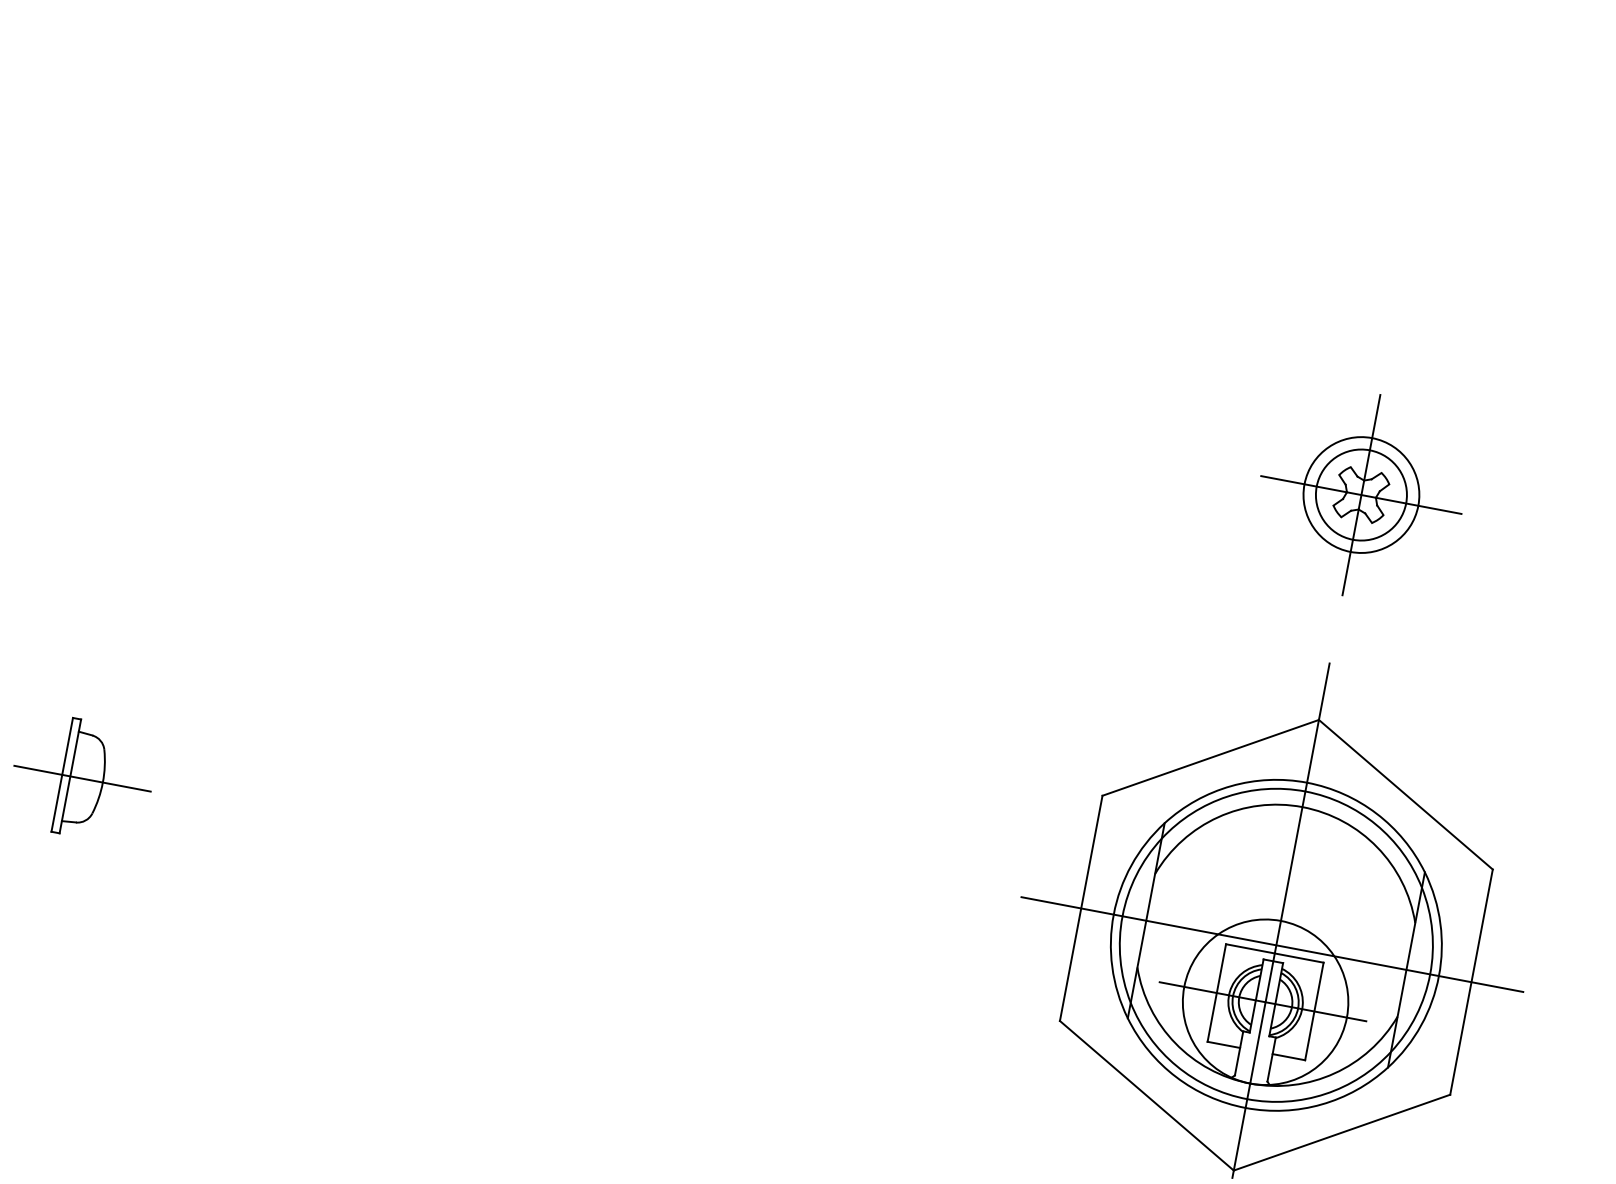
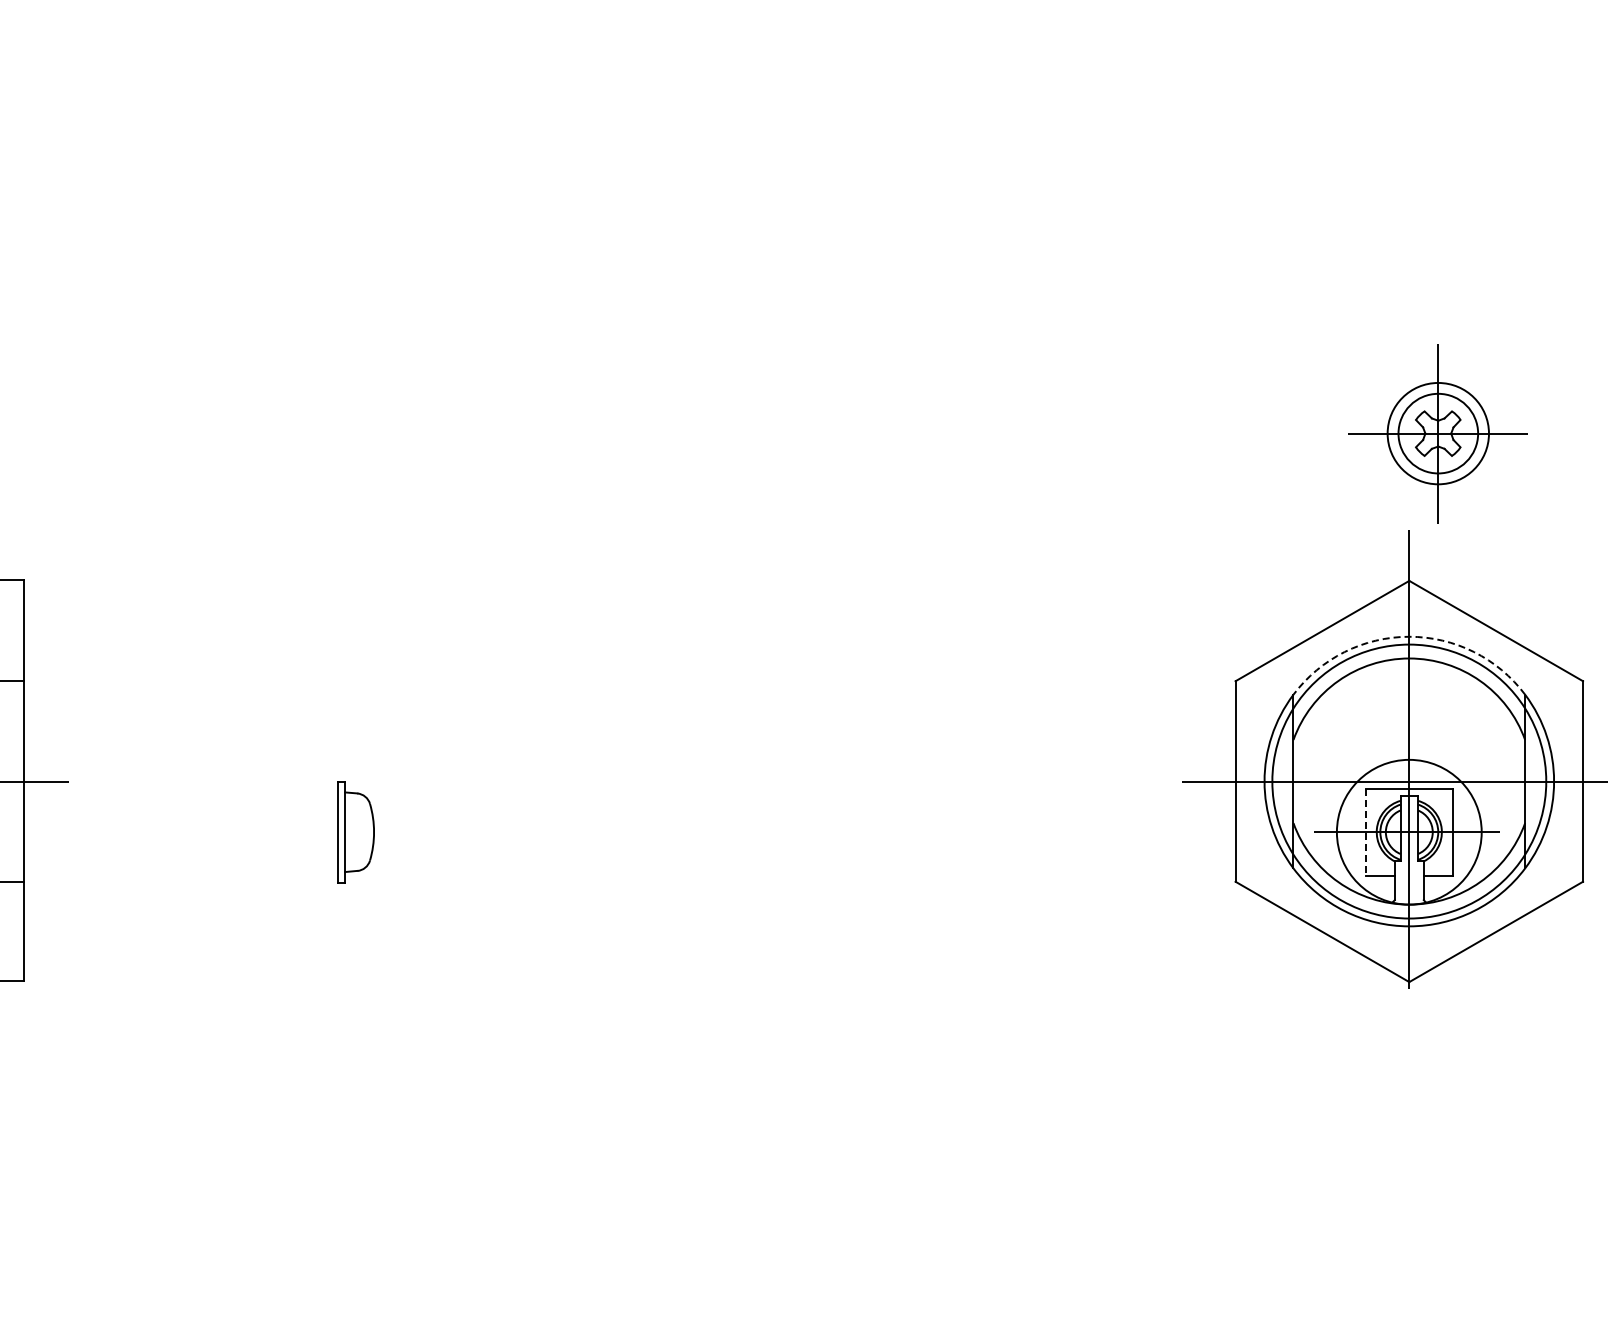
part: (1360, 494) -> (1437, 433), moved
line: (81, 778) -> (355, 832), removed
arc: (1307, 782) -> (1409, 636), solid -> dashed
line: (1216, 993) -> (1365, 832), solid -> dashed

